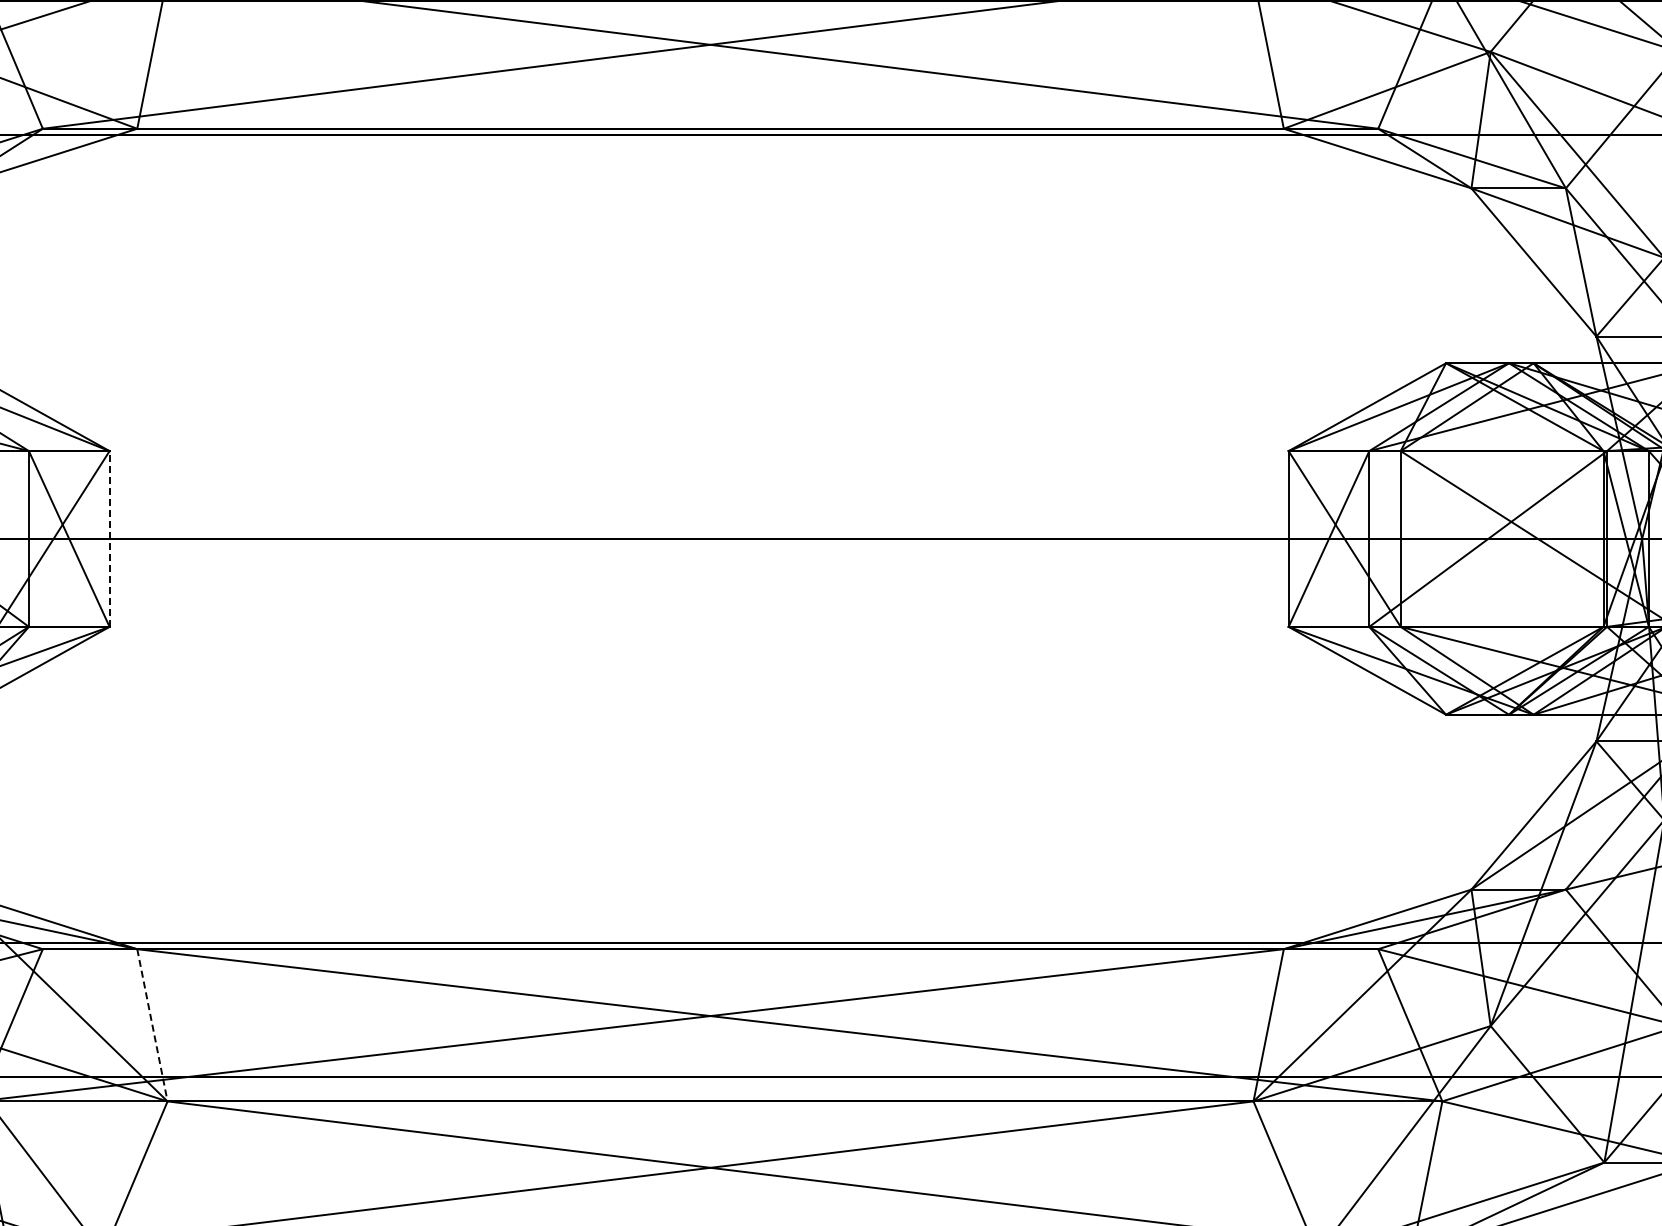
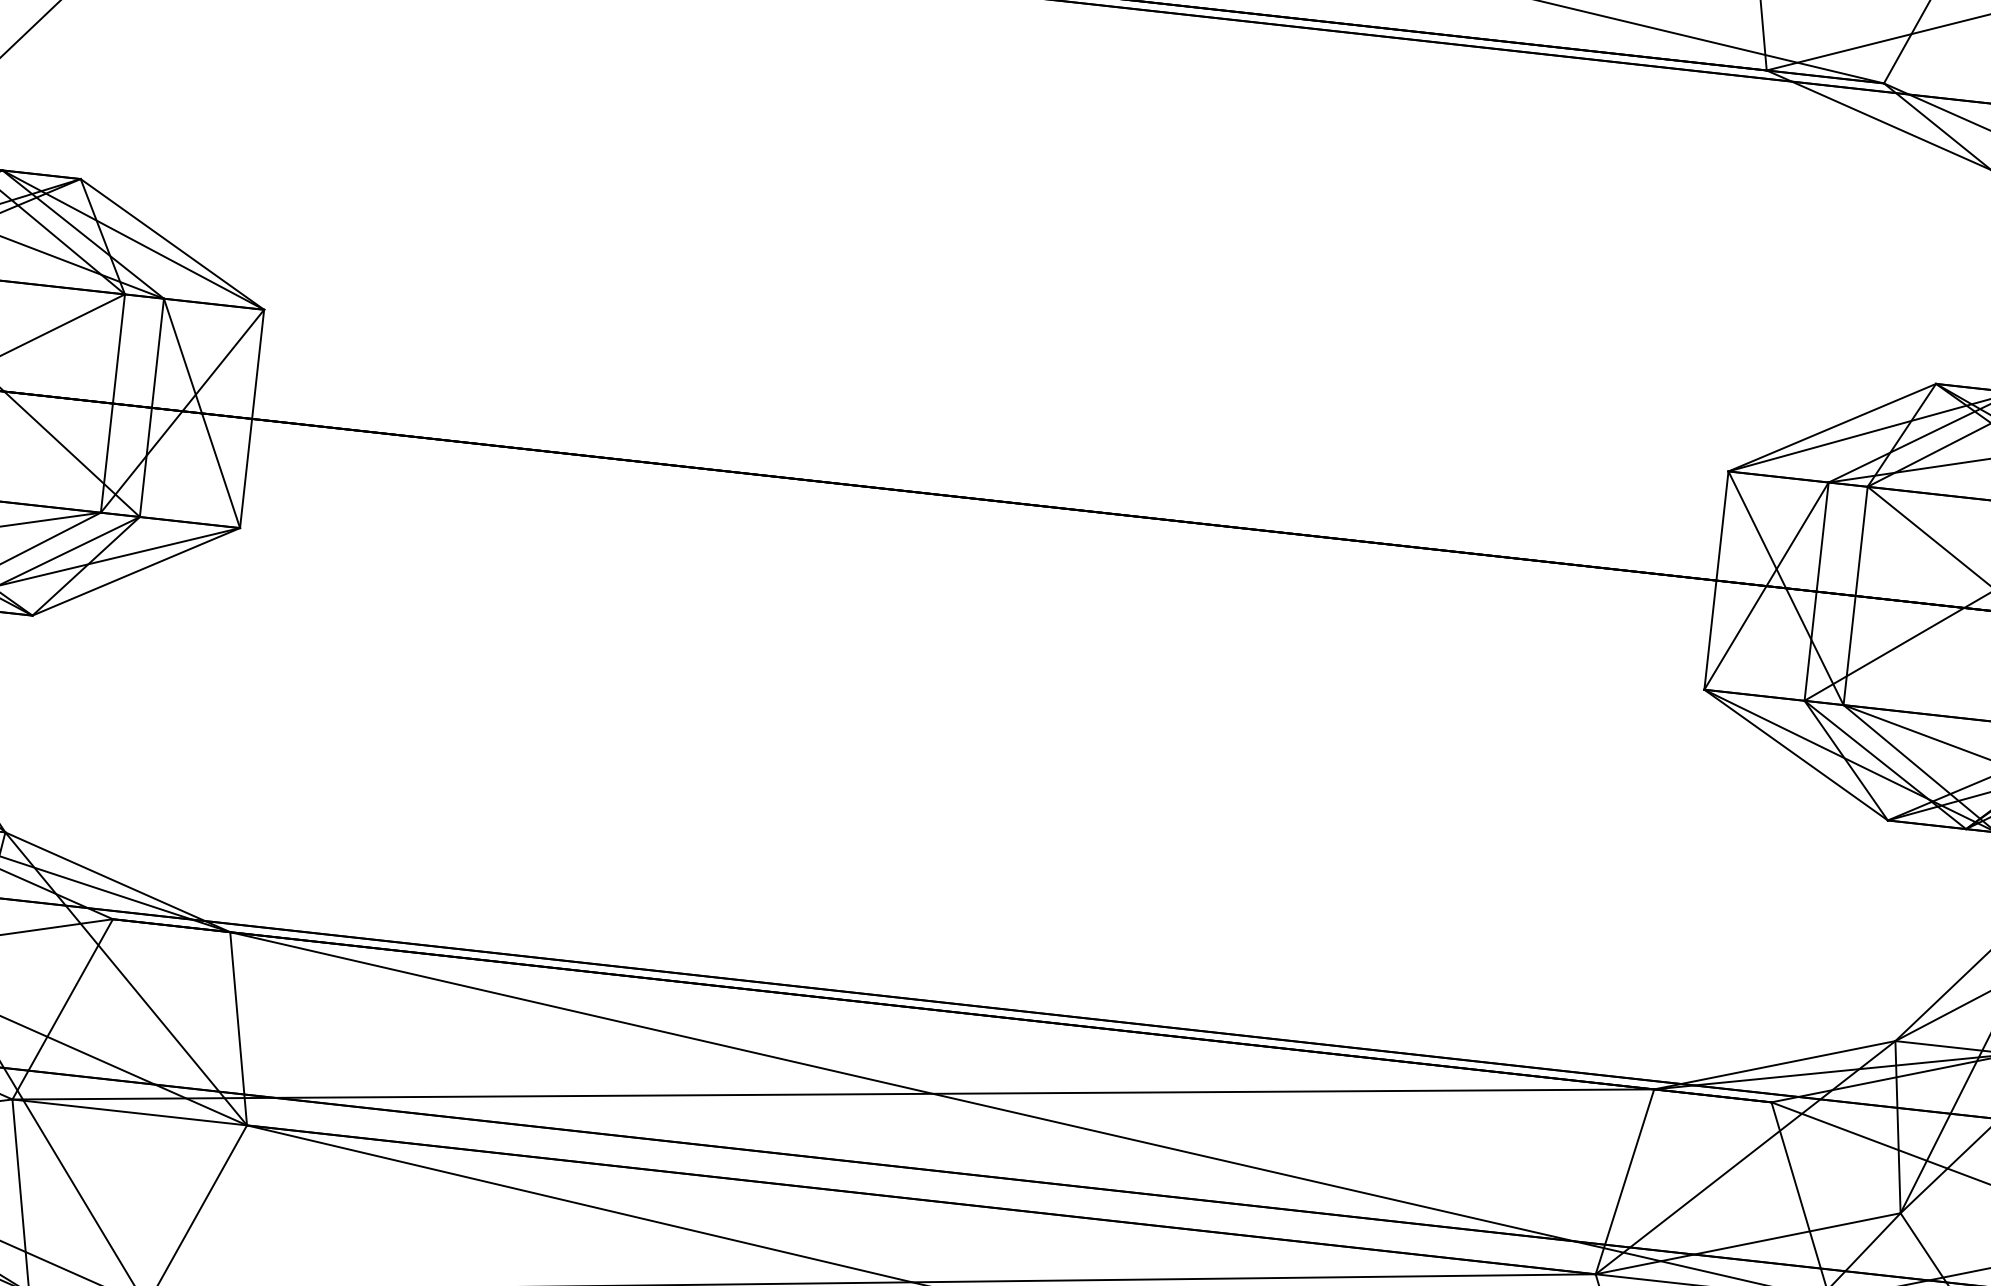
line: (109, 539) -> (251, 419), dashed -> solid
line: (152, 1025) -> (238, 1029), dashed -> solid

